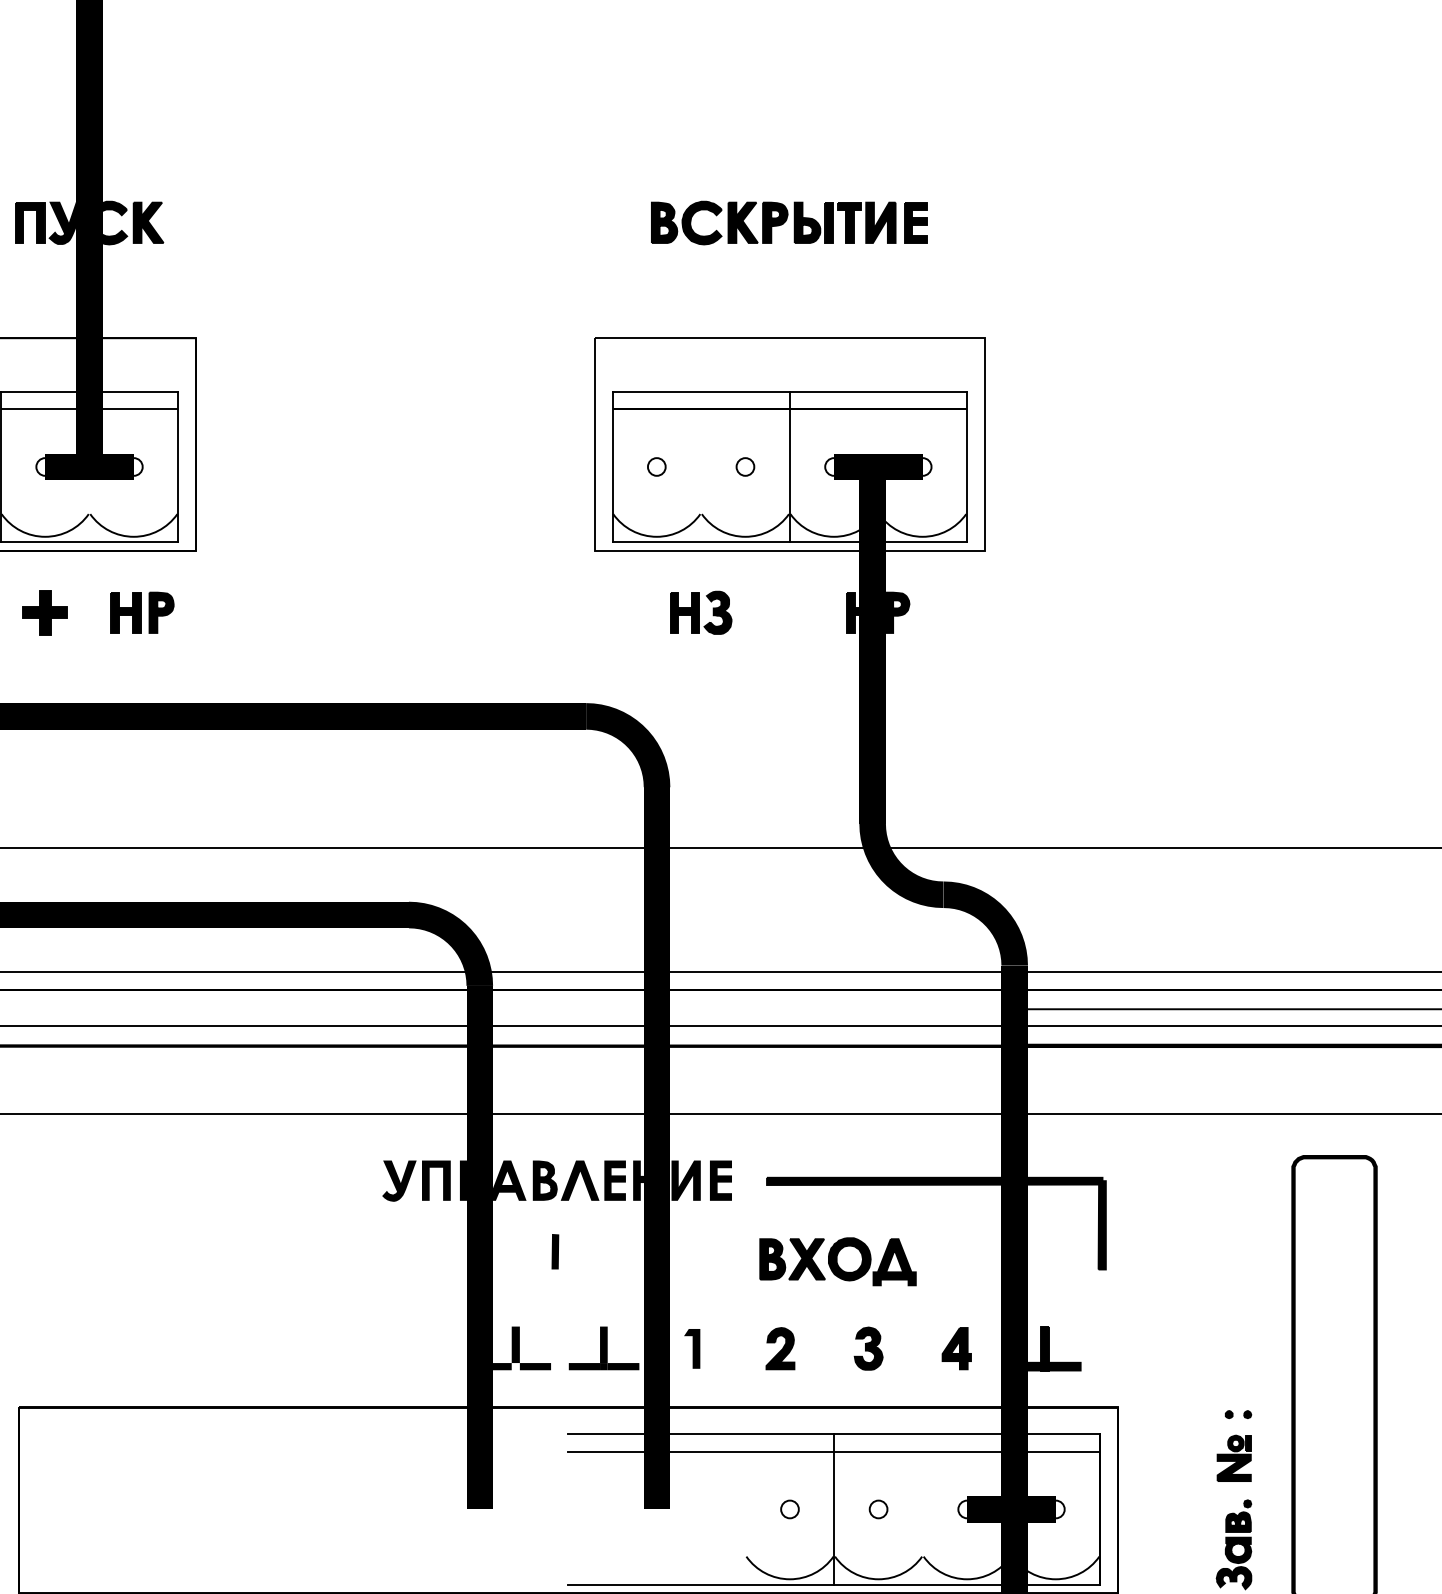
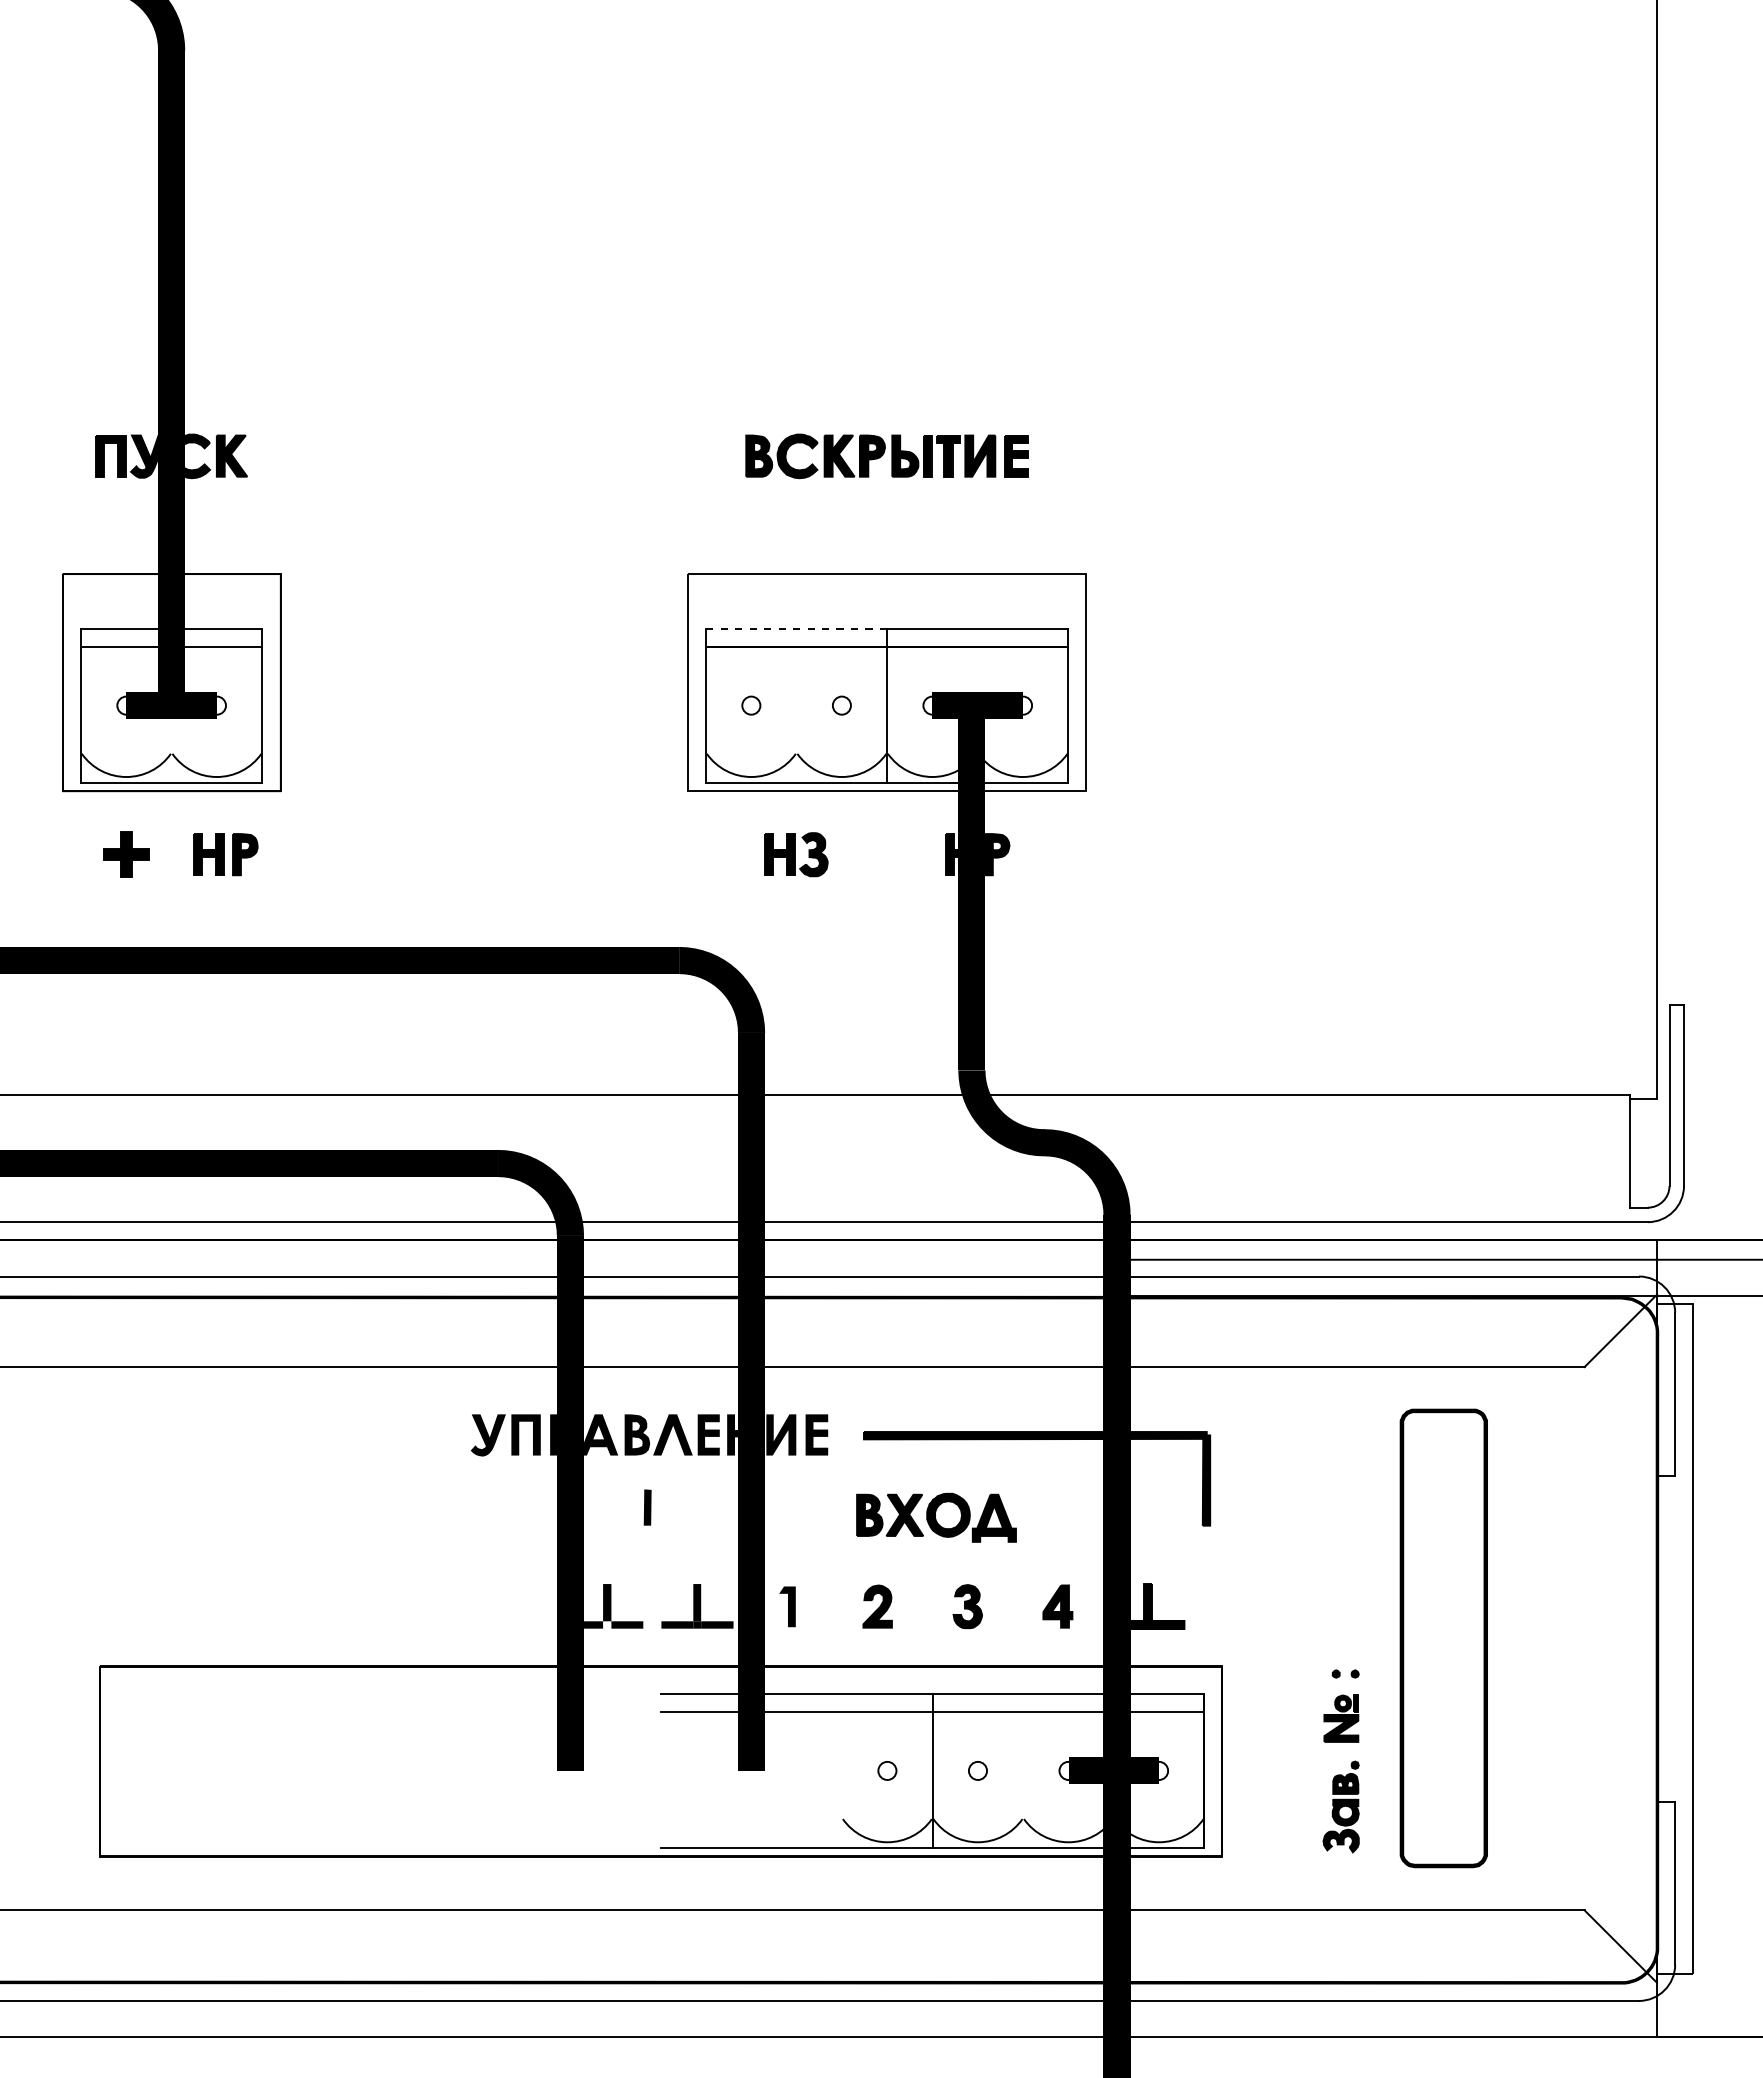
line: (701, 391) -> (796, 628), solid -> dashed

